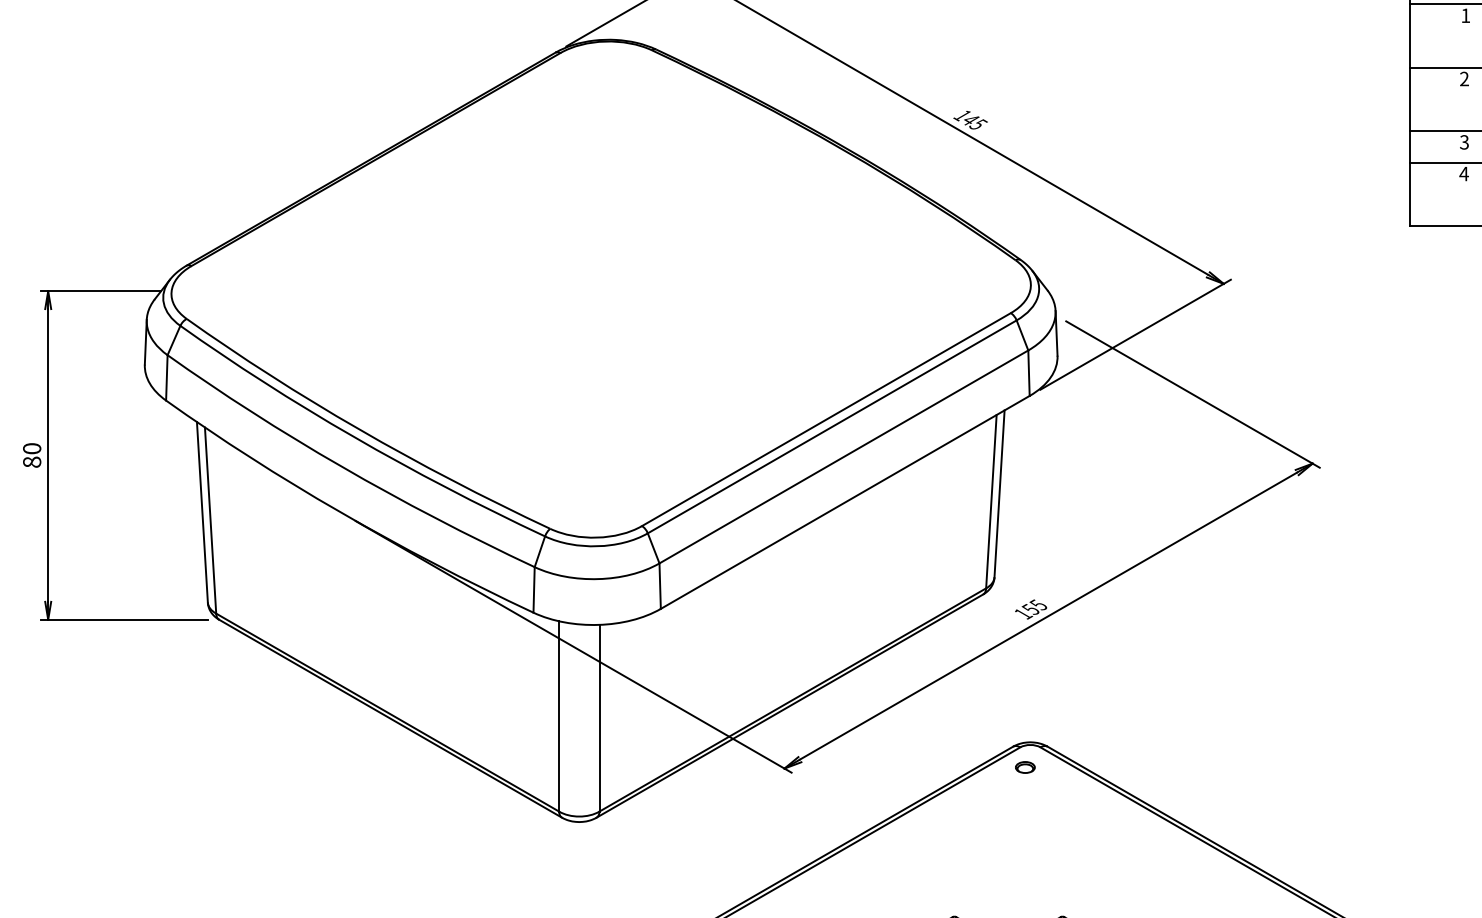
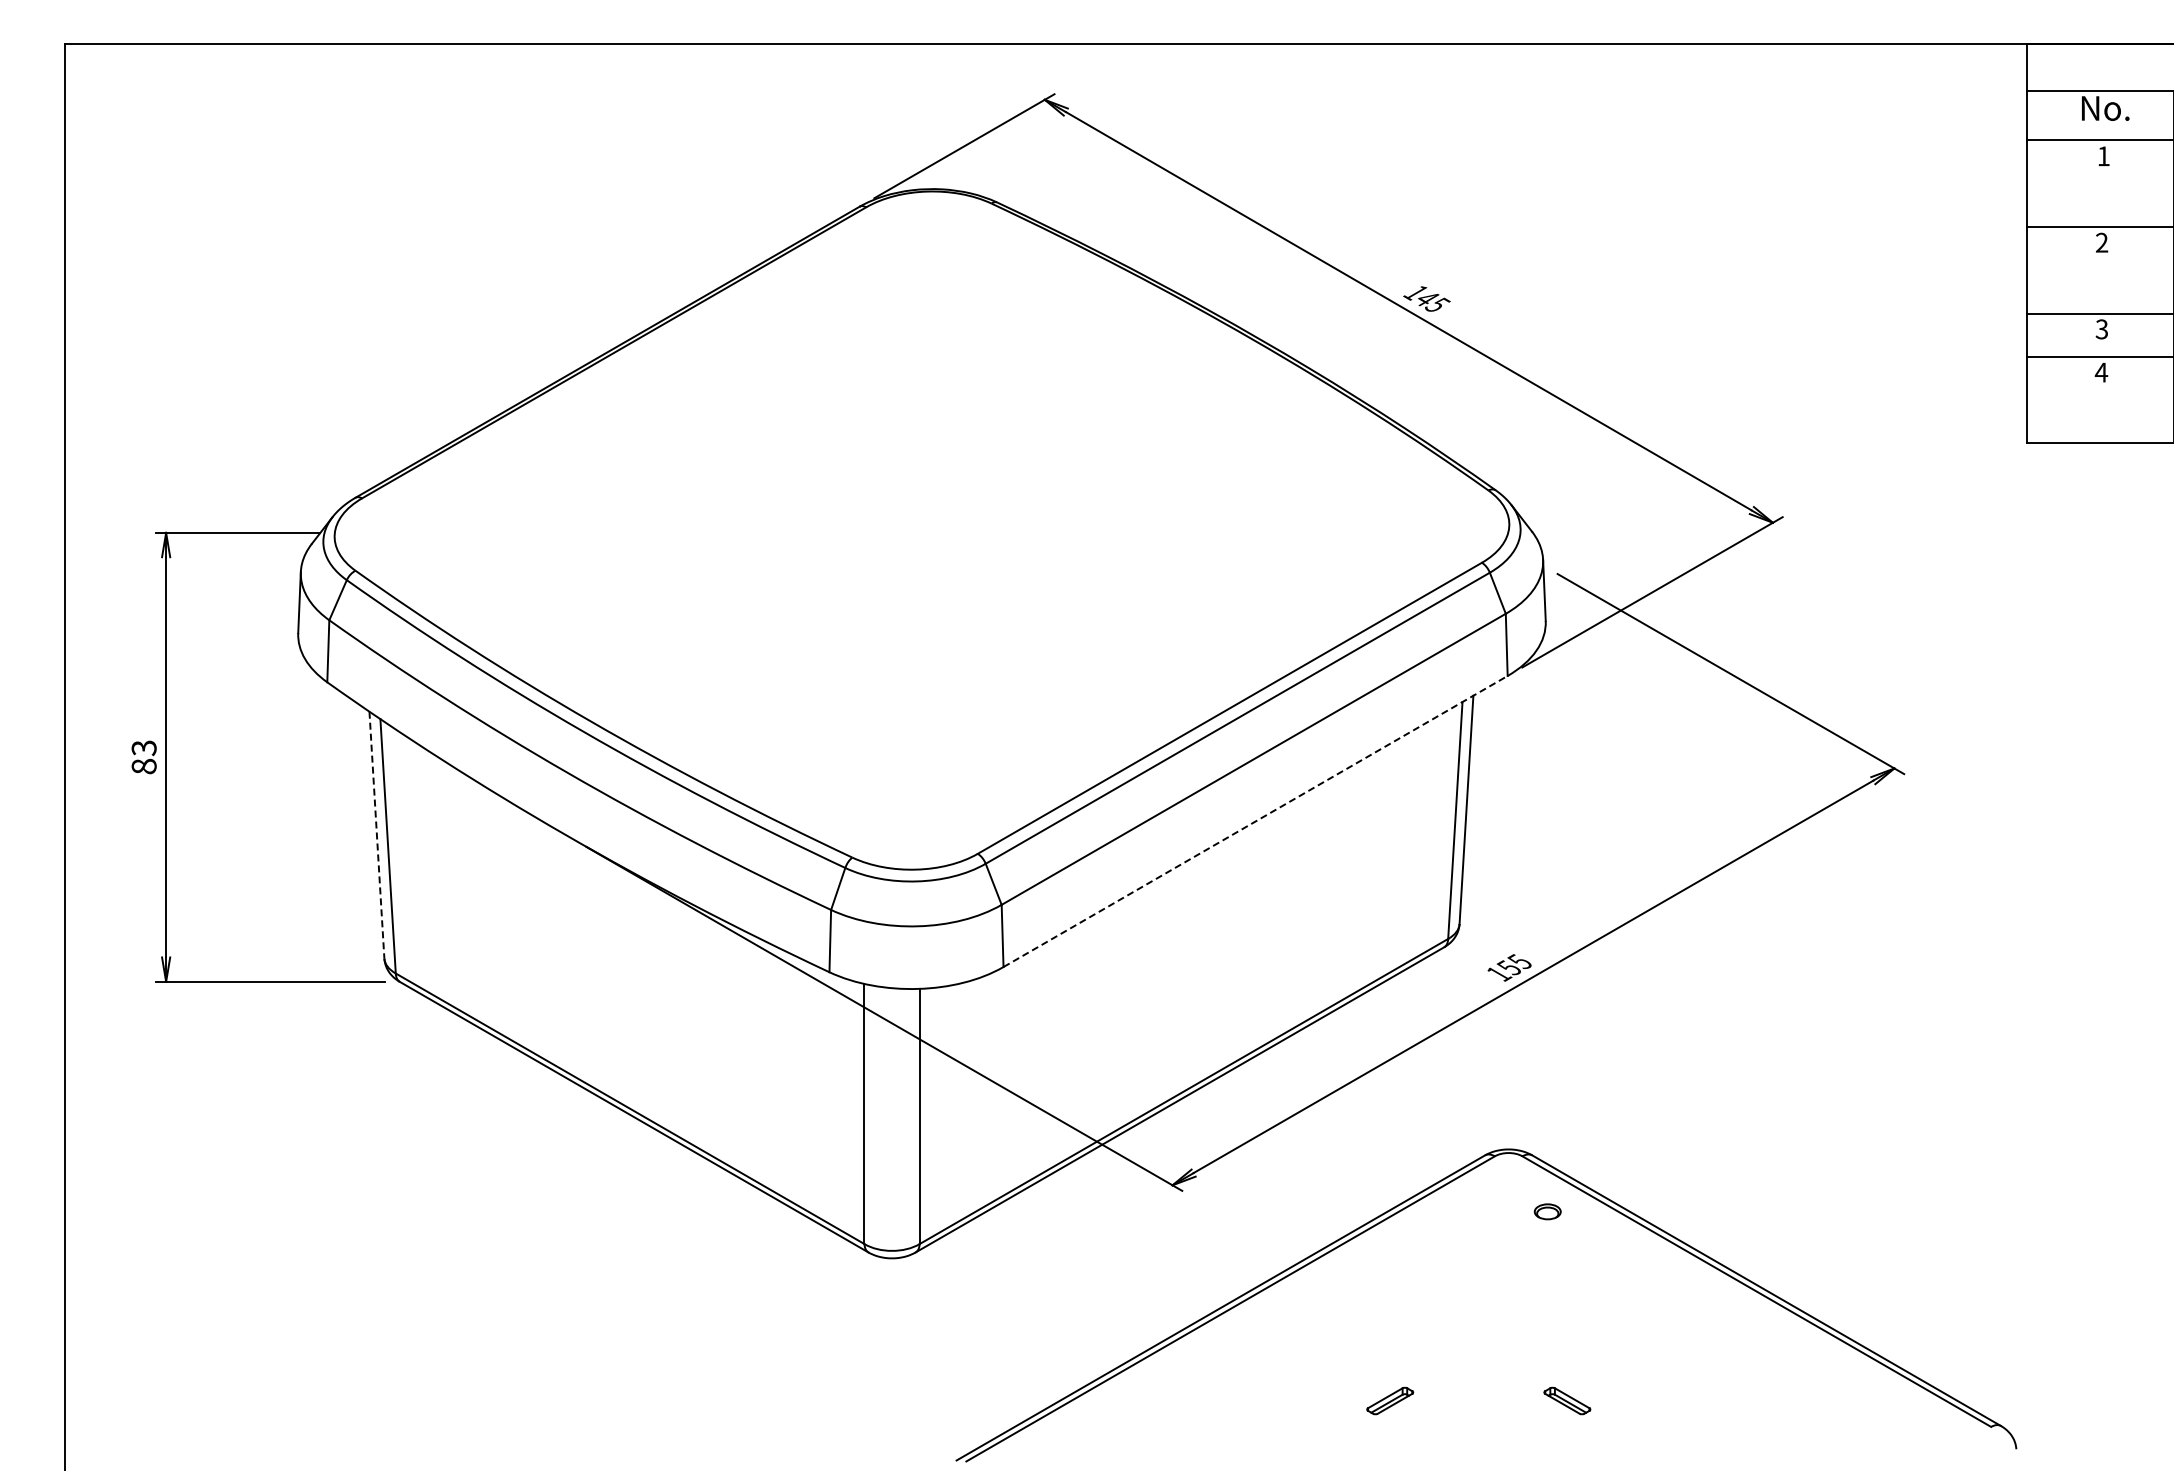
text: (31, 449) -> (143, 748), 80 -> 83
line: (845, 502) -> (1256, 821), solid -> dashed
line: (202, 512) -> (376, 835), solid -> dashed
part: (1025, 767) -> (1547, 1211), moved

